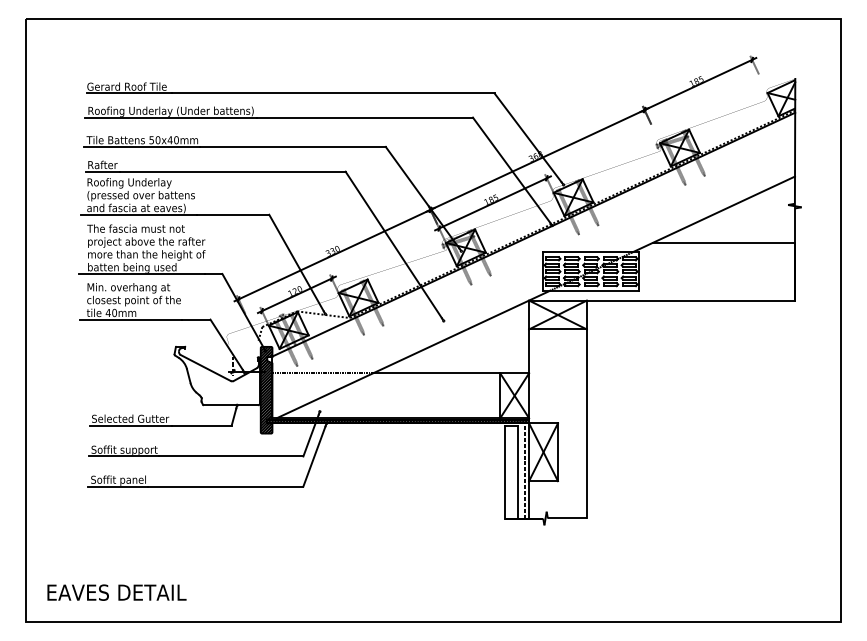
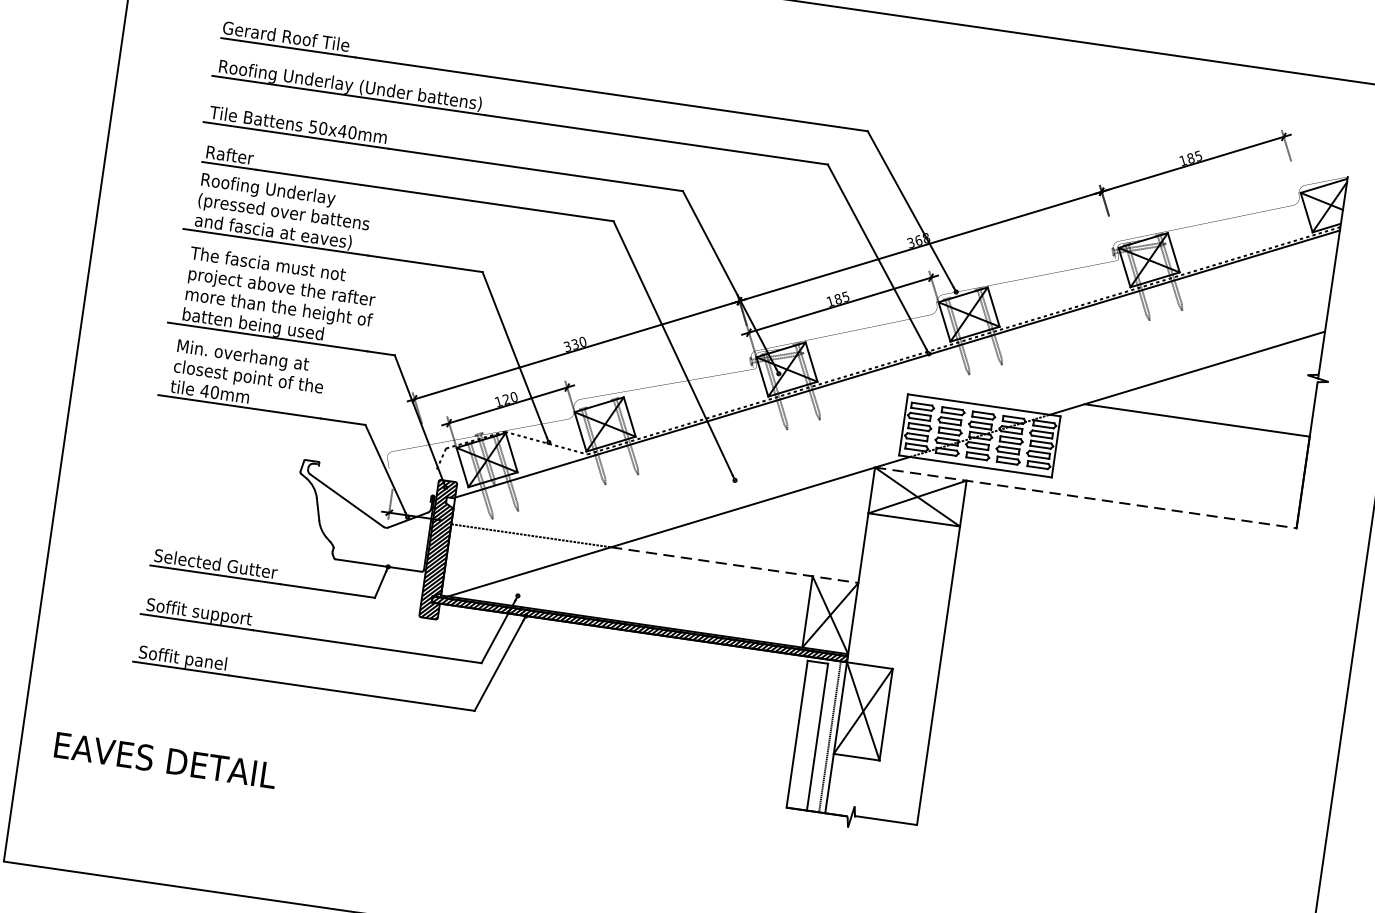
line: (662, 300) -> (1086, 497), solid -> dashed
line: (451, 373) -> (735, 565), solid -> dashed
text: (116, 592) -> (164, 760), moved

